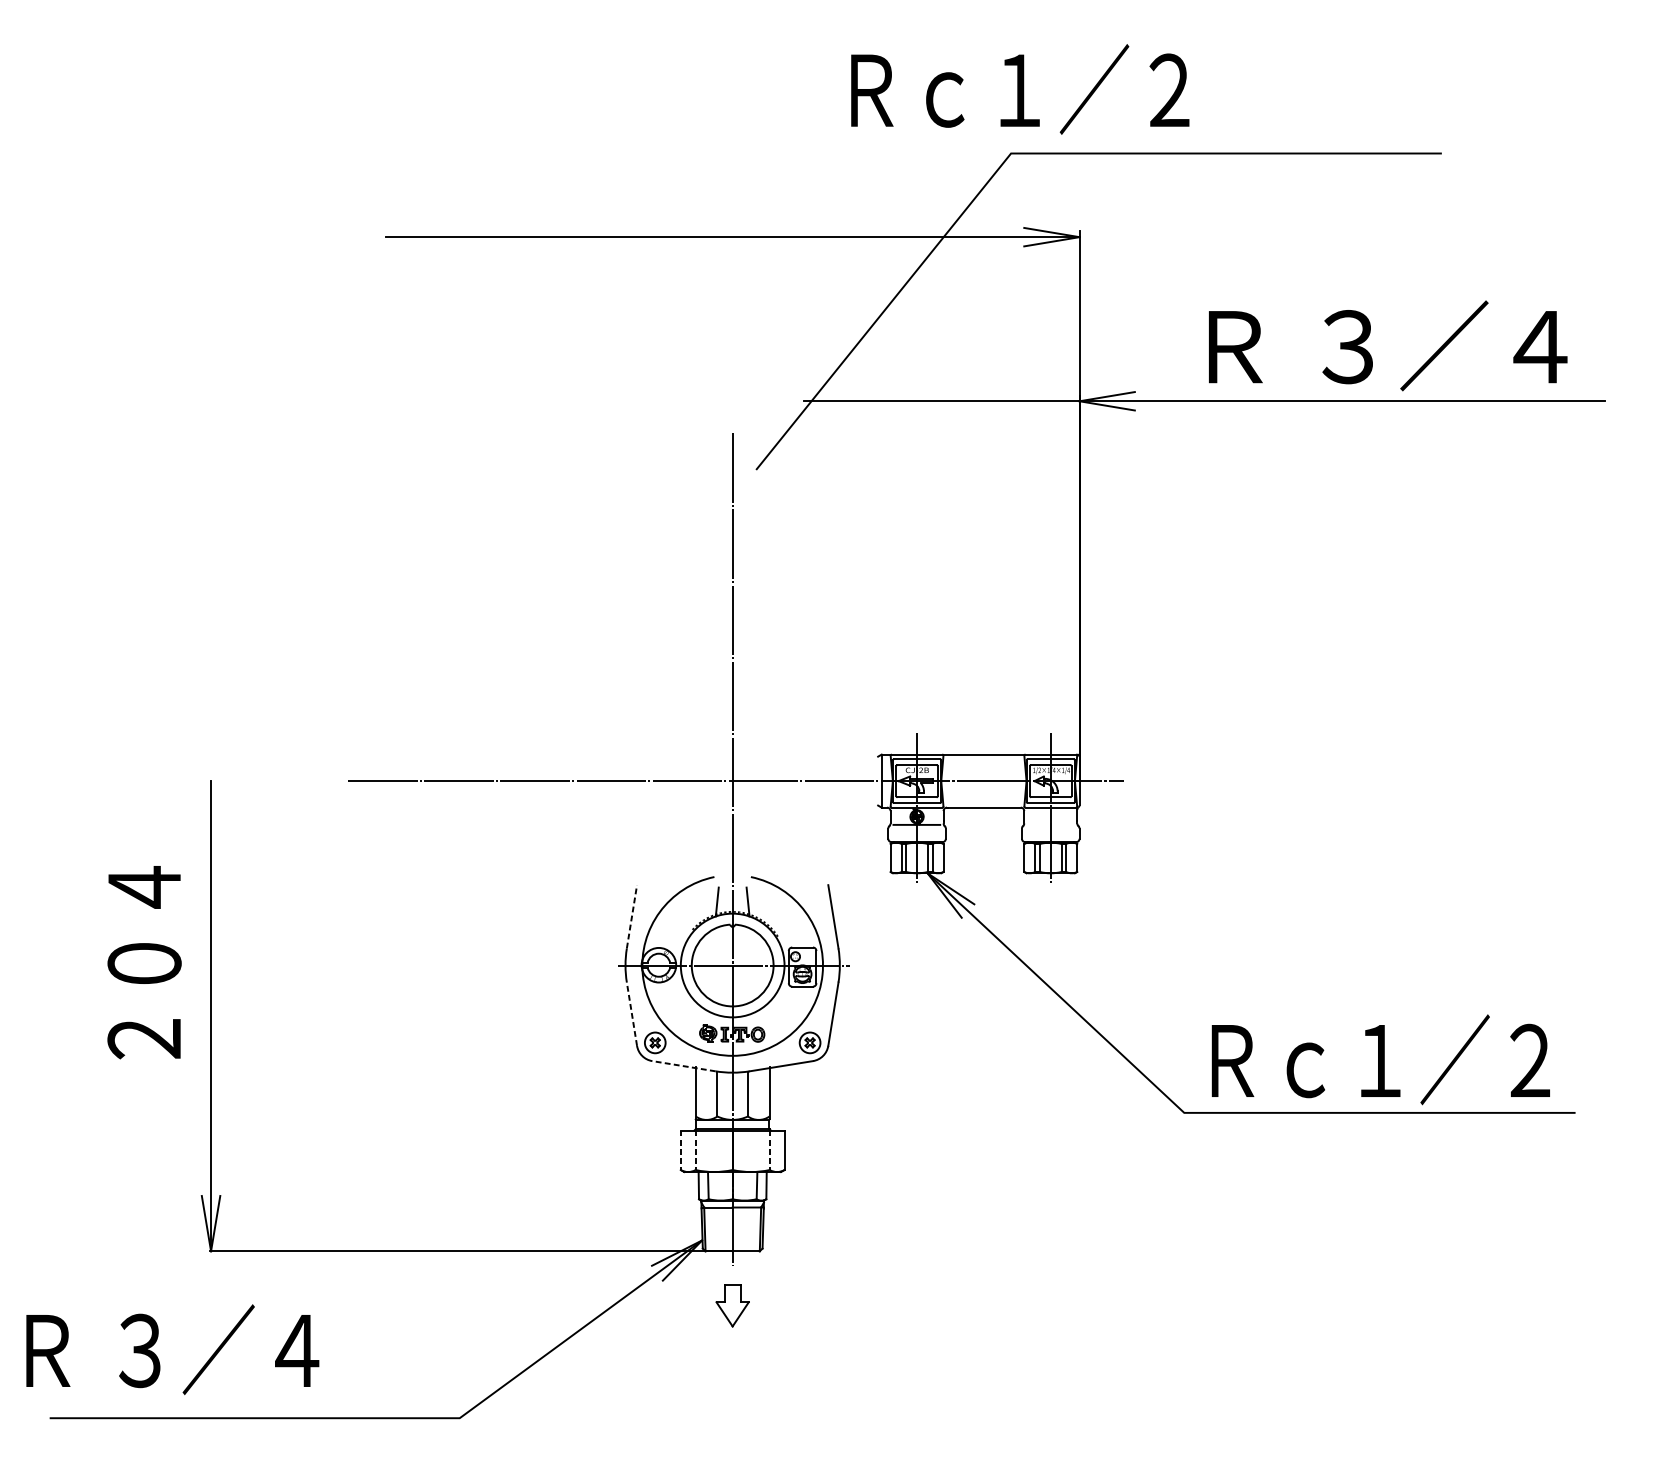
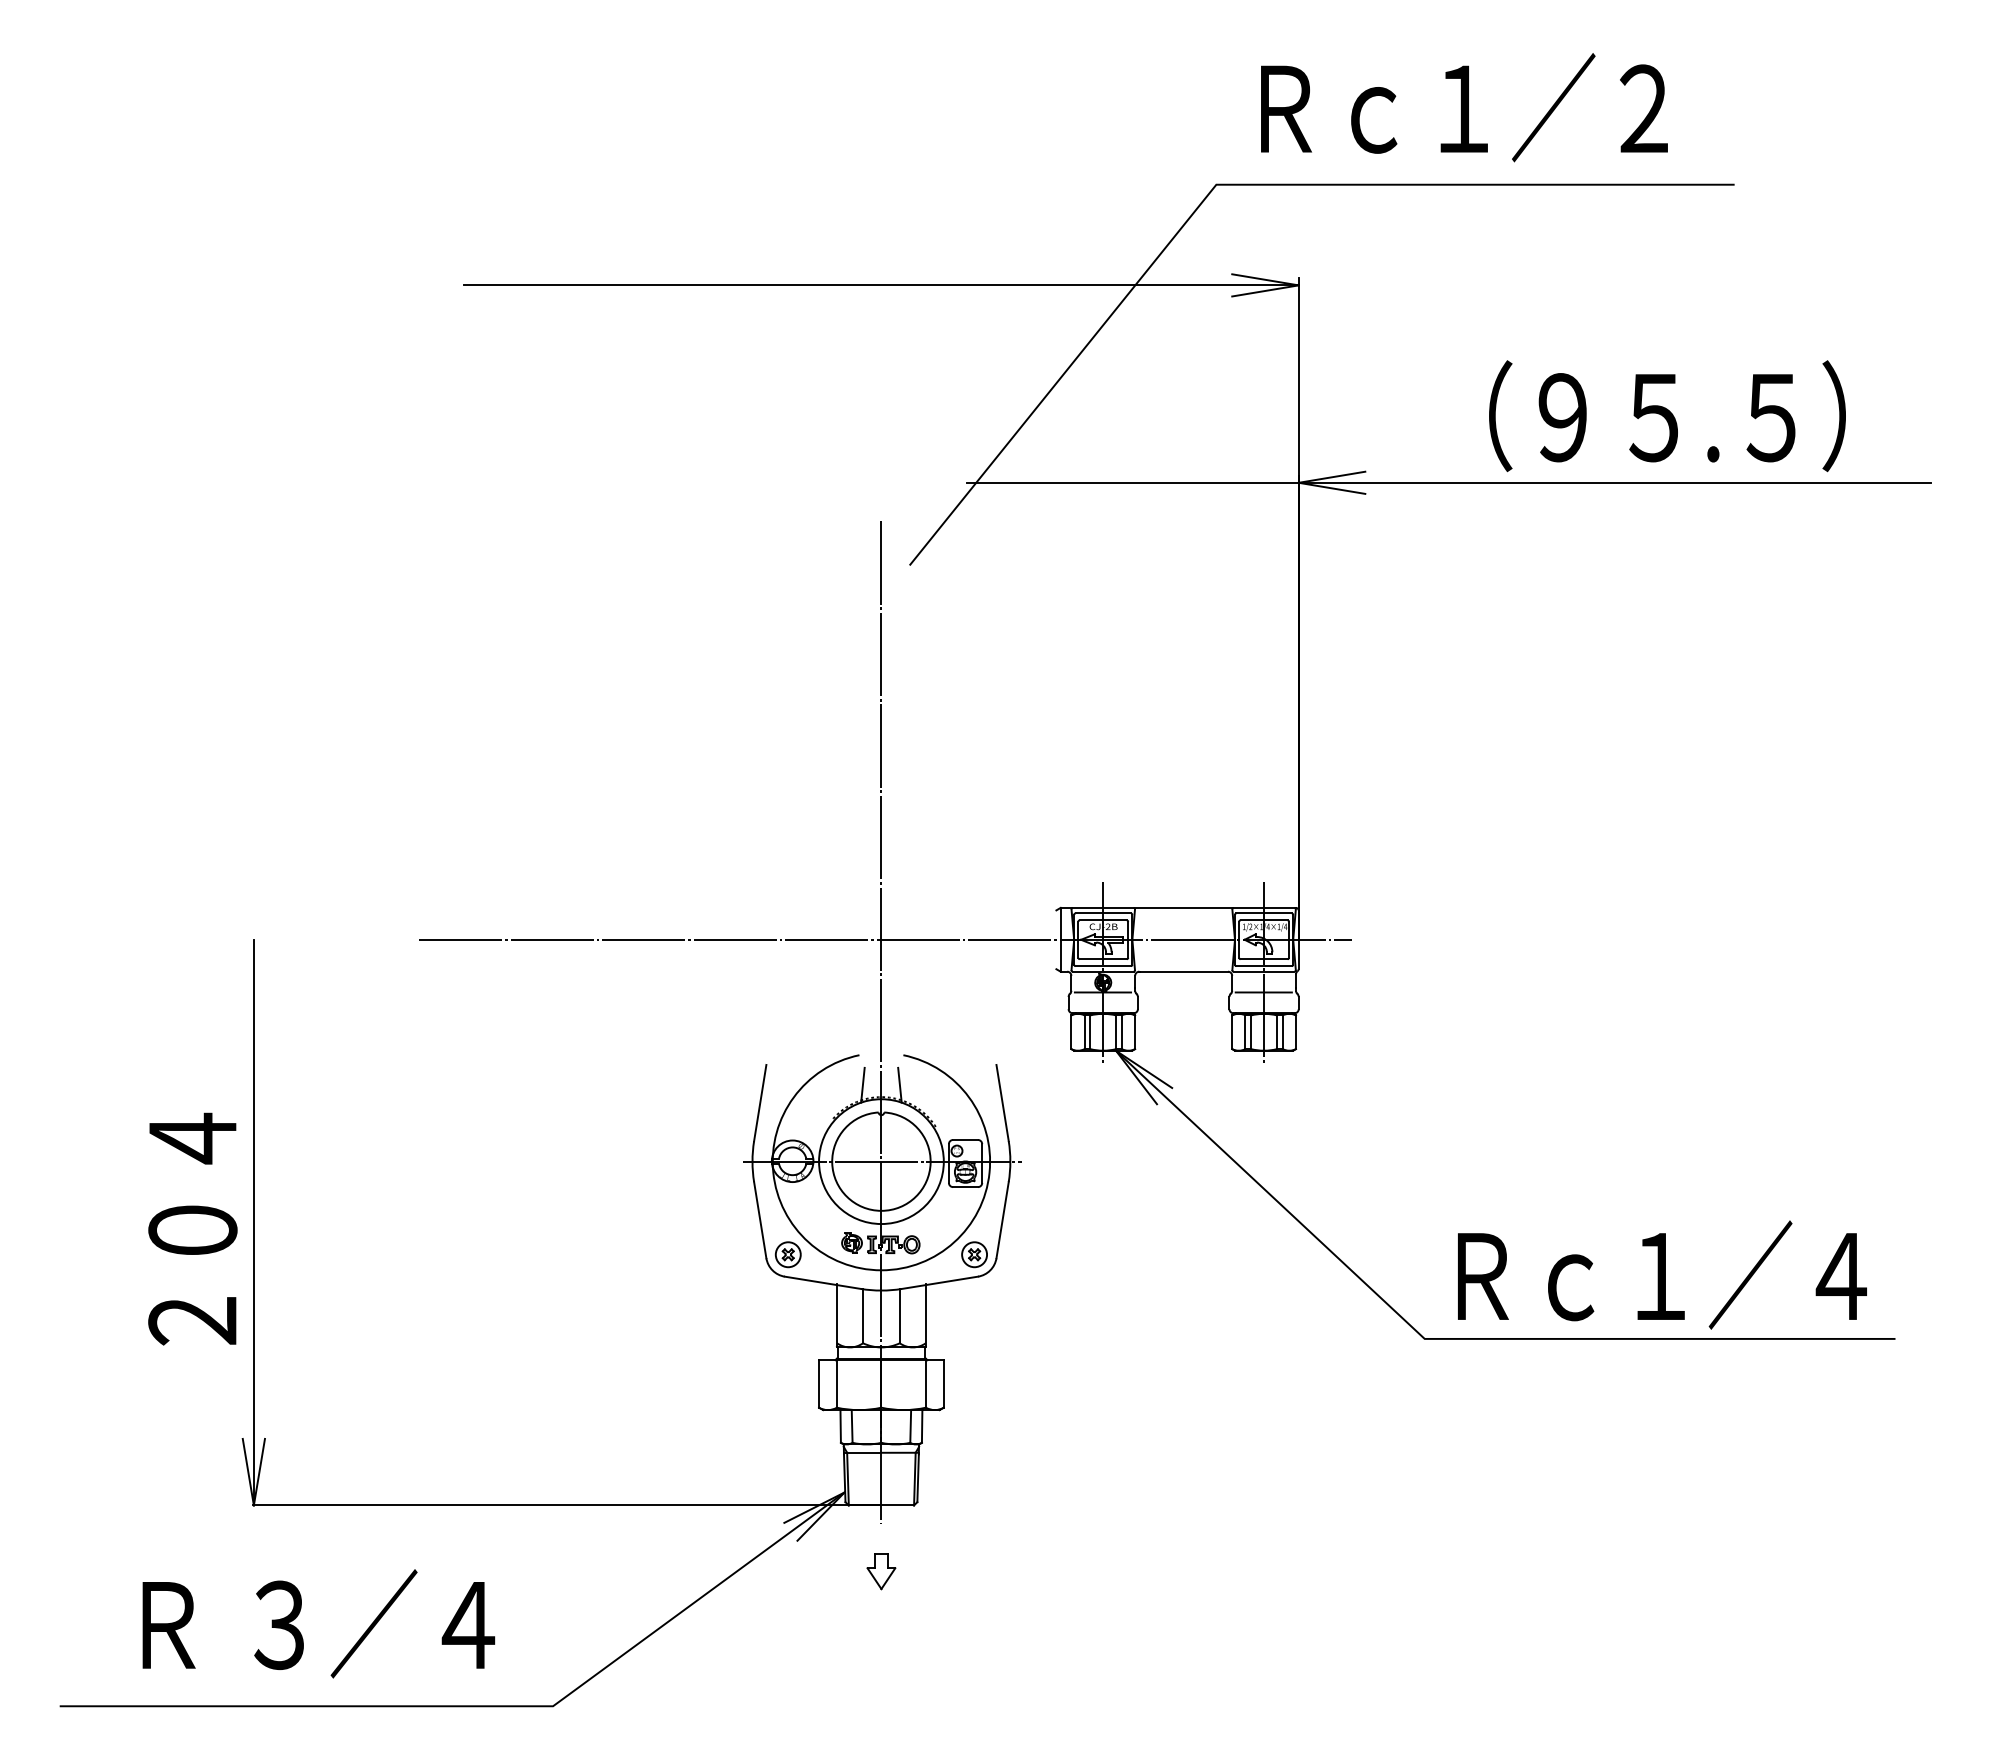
text: (1020, 89) -> (1464, 107), moved
text: (1387, 346) -> (1669, 416), Ｒ ３／４ -> （９５.５）
line: (1050, 824) -> (1263, 992), added
line: (632, 917) -> (760, 1103), dashed -> solid
text: (144, 962) -> (192, 1228), moved
line: (632, 1014) -> (760, 1220), dashed -> solid
text: (1529, 1060) -> (1840, 1275), Ｒｃ１／２ -> Ｒｃ１／４
line: (683, 1065) -> (822, 1282), dashed -> solid
line: (681, 1149) -> (819, 1383), dashed -> solid
line: (695, 1149) -> (836, 1383), dashed -> solid
line: (769, 1149) -> (925, 1383), dashed -> solid
part: (732, 1306) -> (881, 1571), size x0.71
text: (172, 1349) -> (318, 1623), moved

